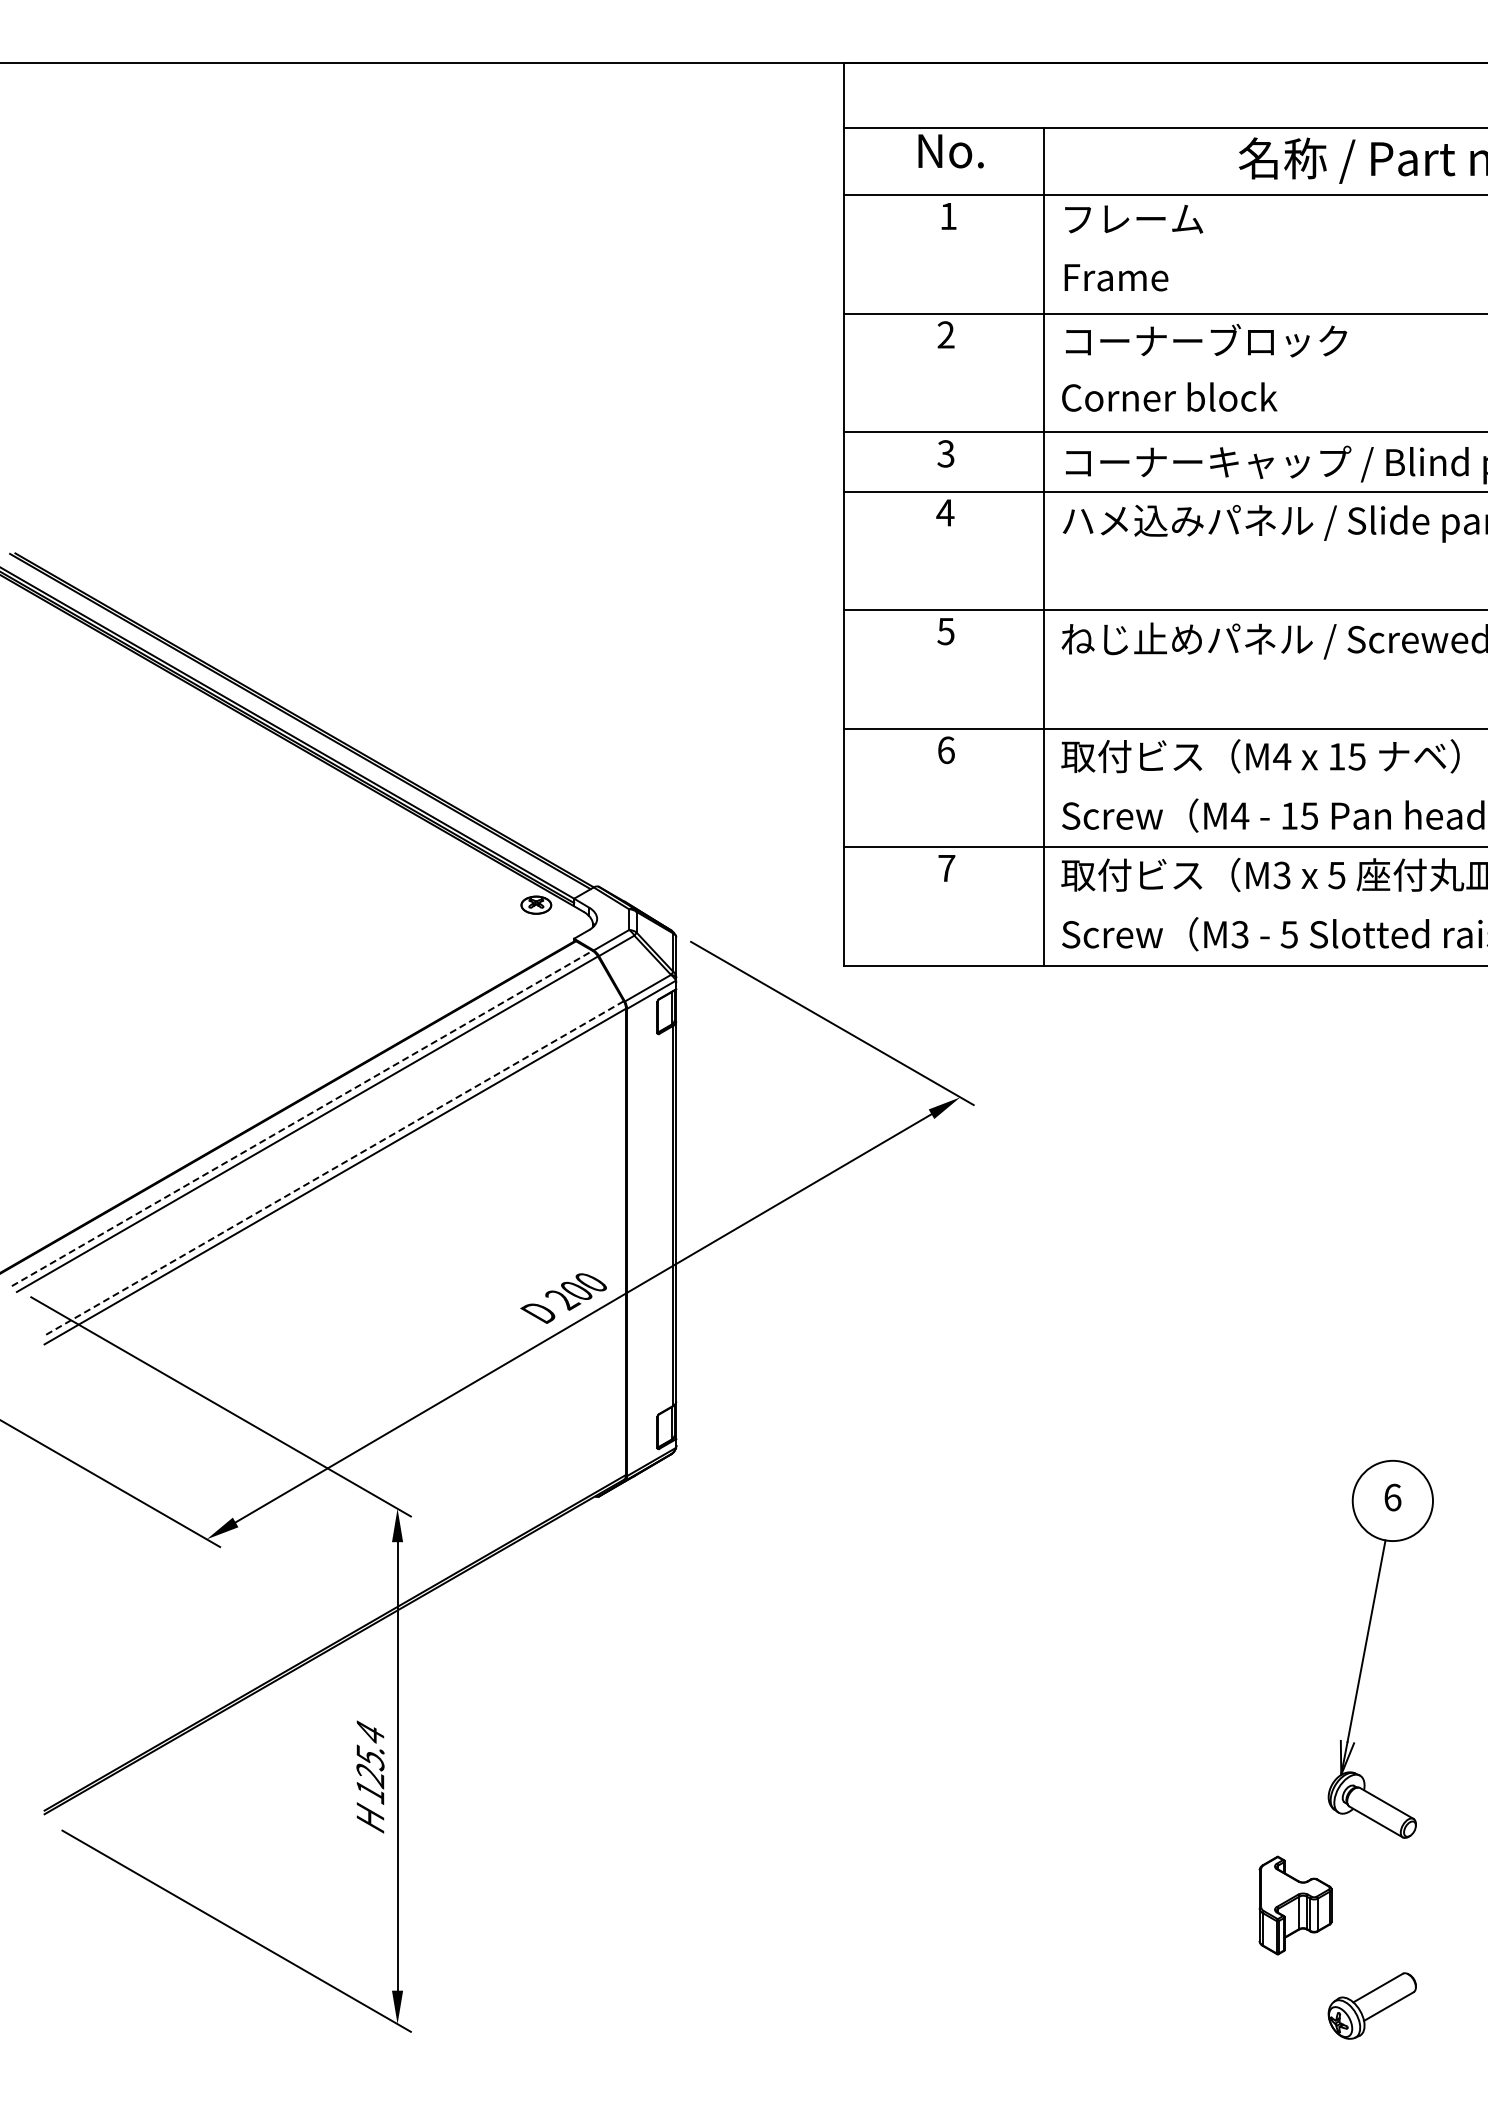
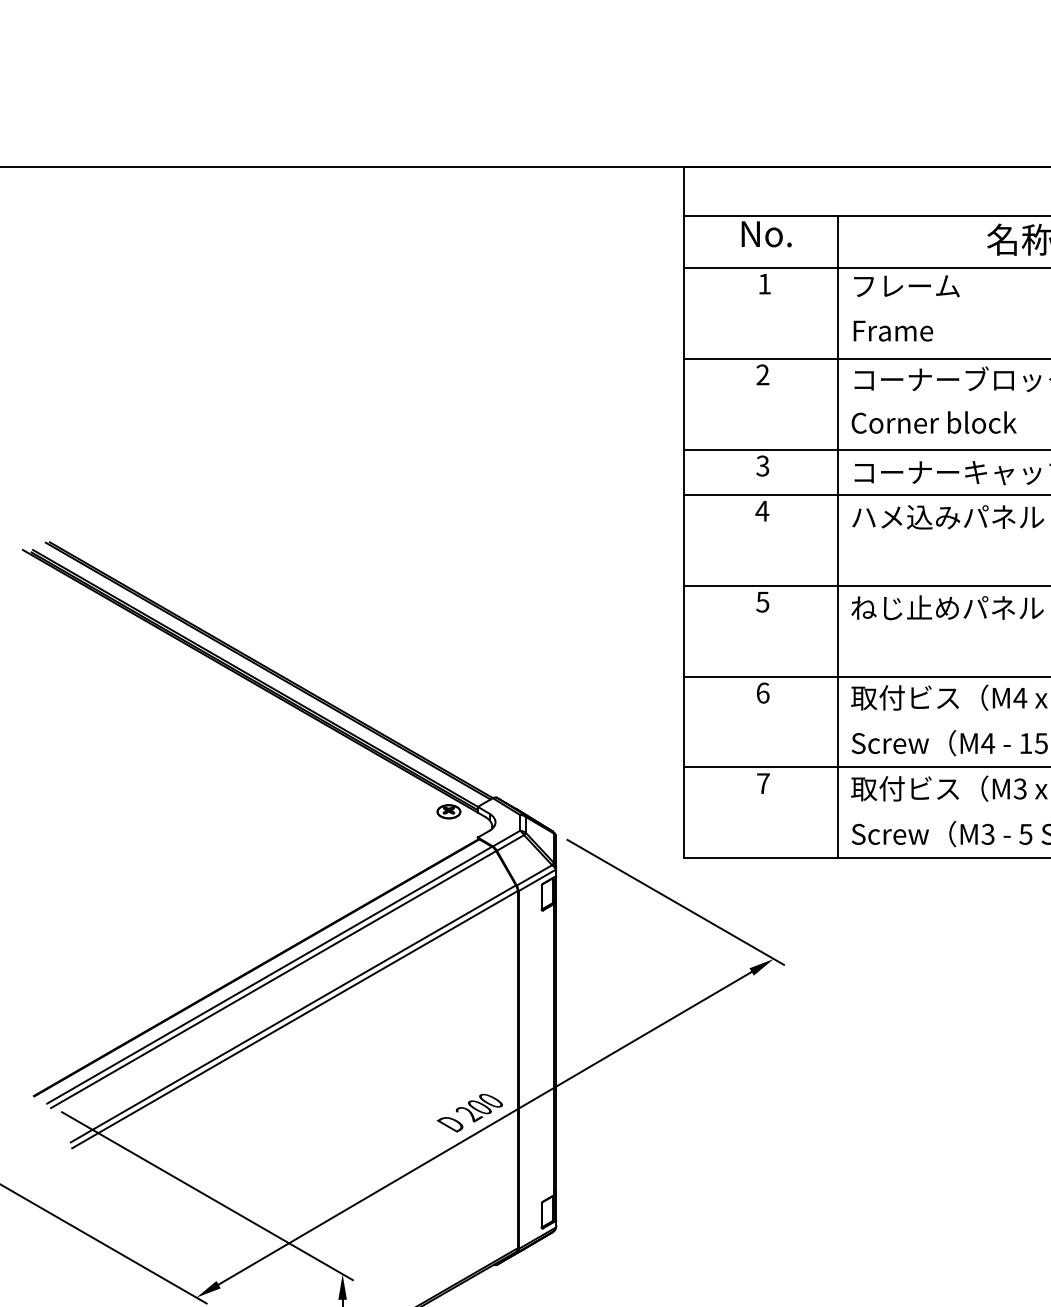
line: (302, 1118) -> (269, 975), dashed -> solid
line: (332, 1169) -> (292, 1014), dashed -> solid

